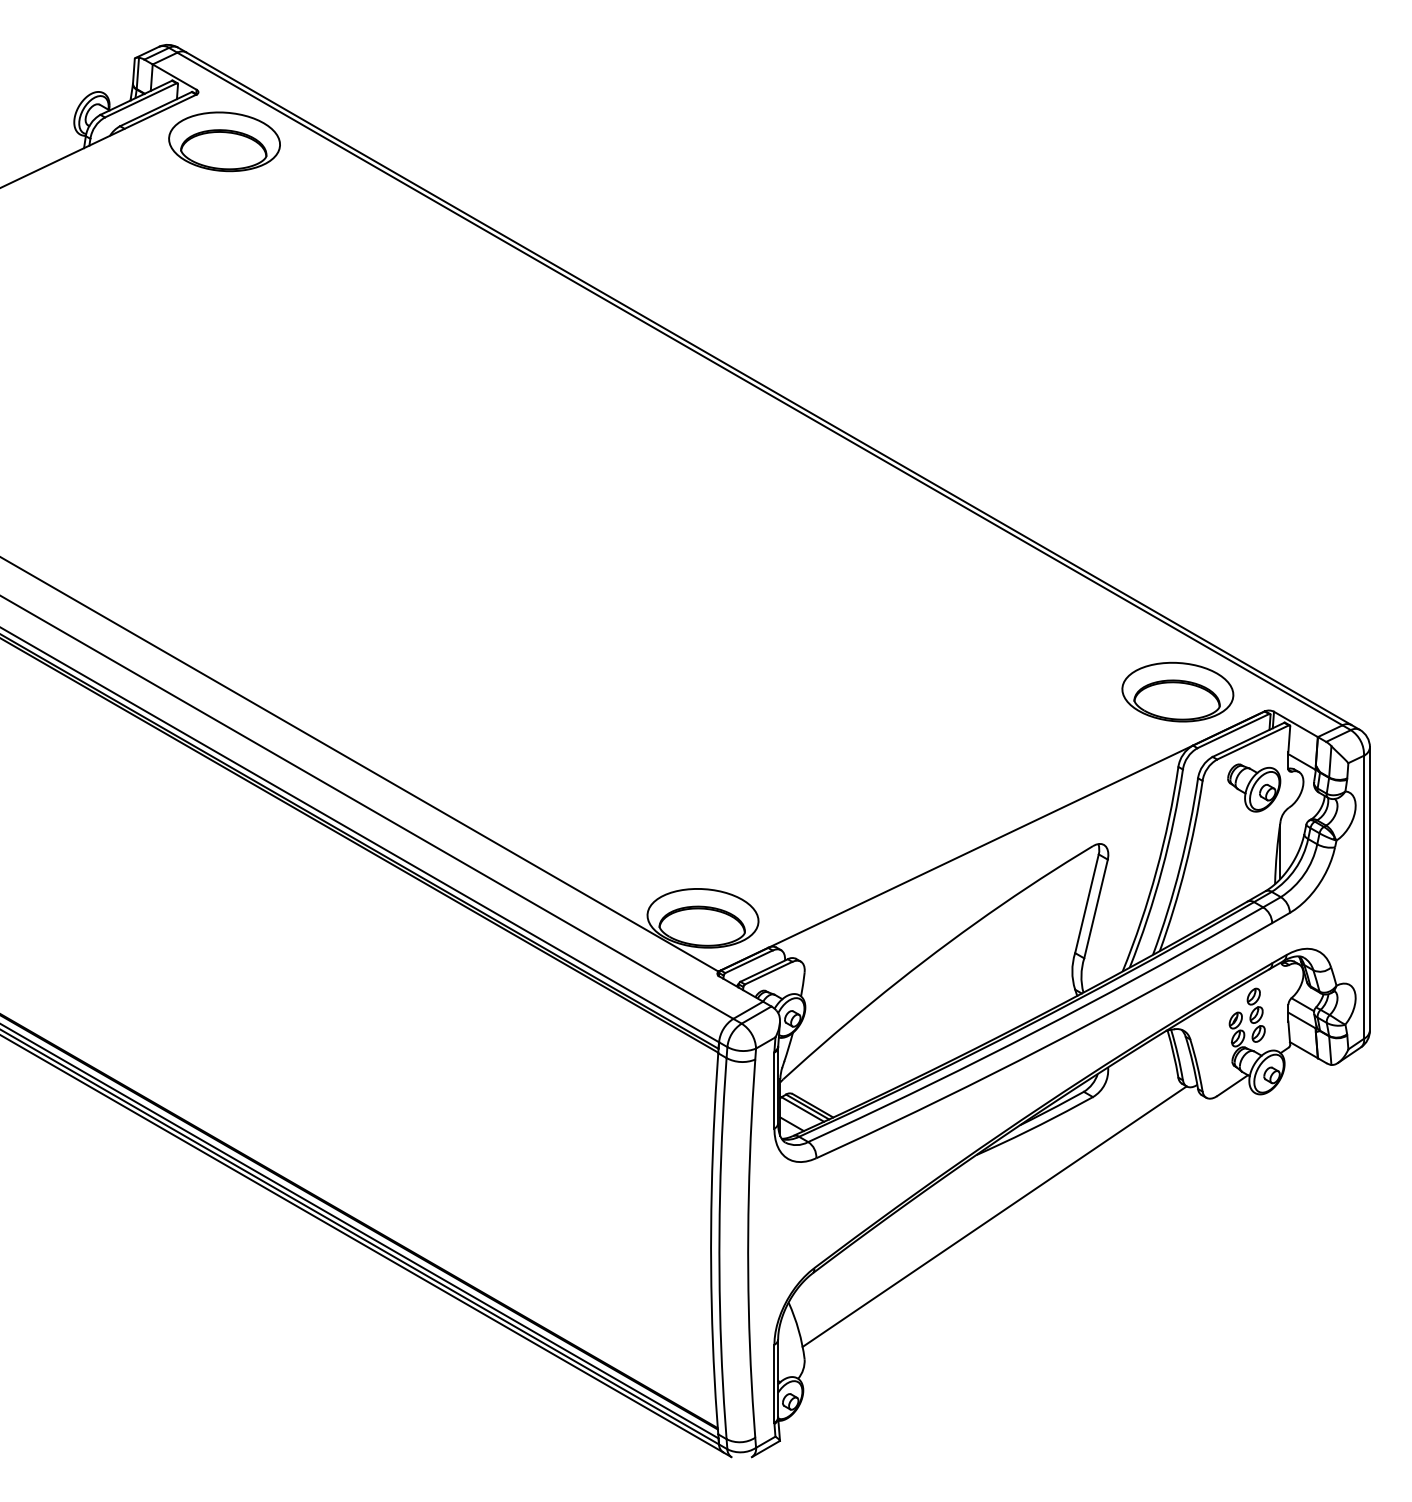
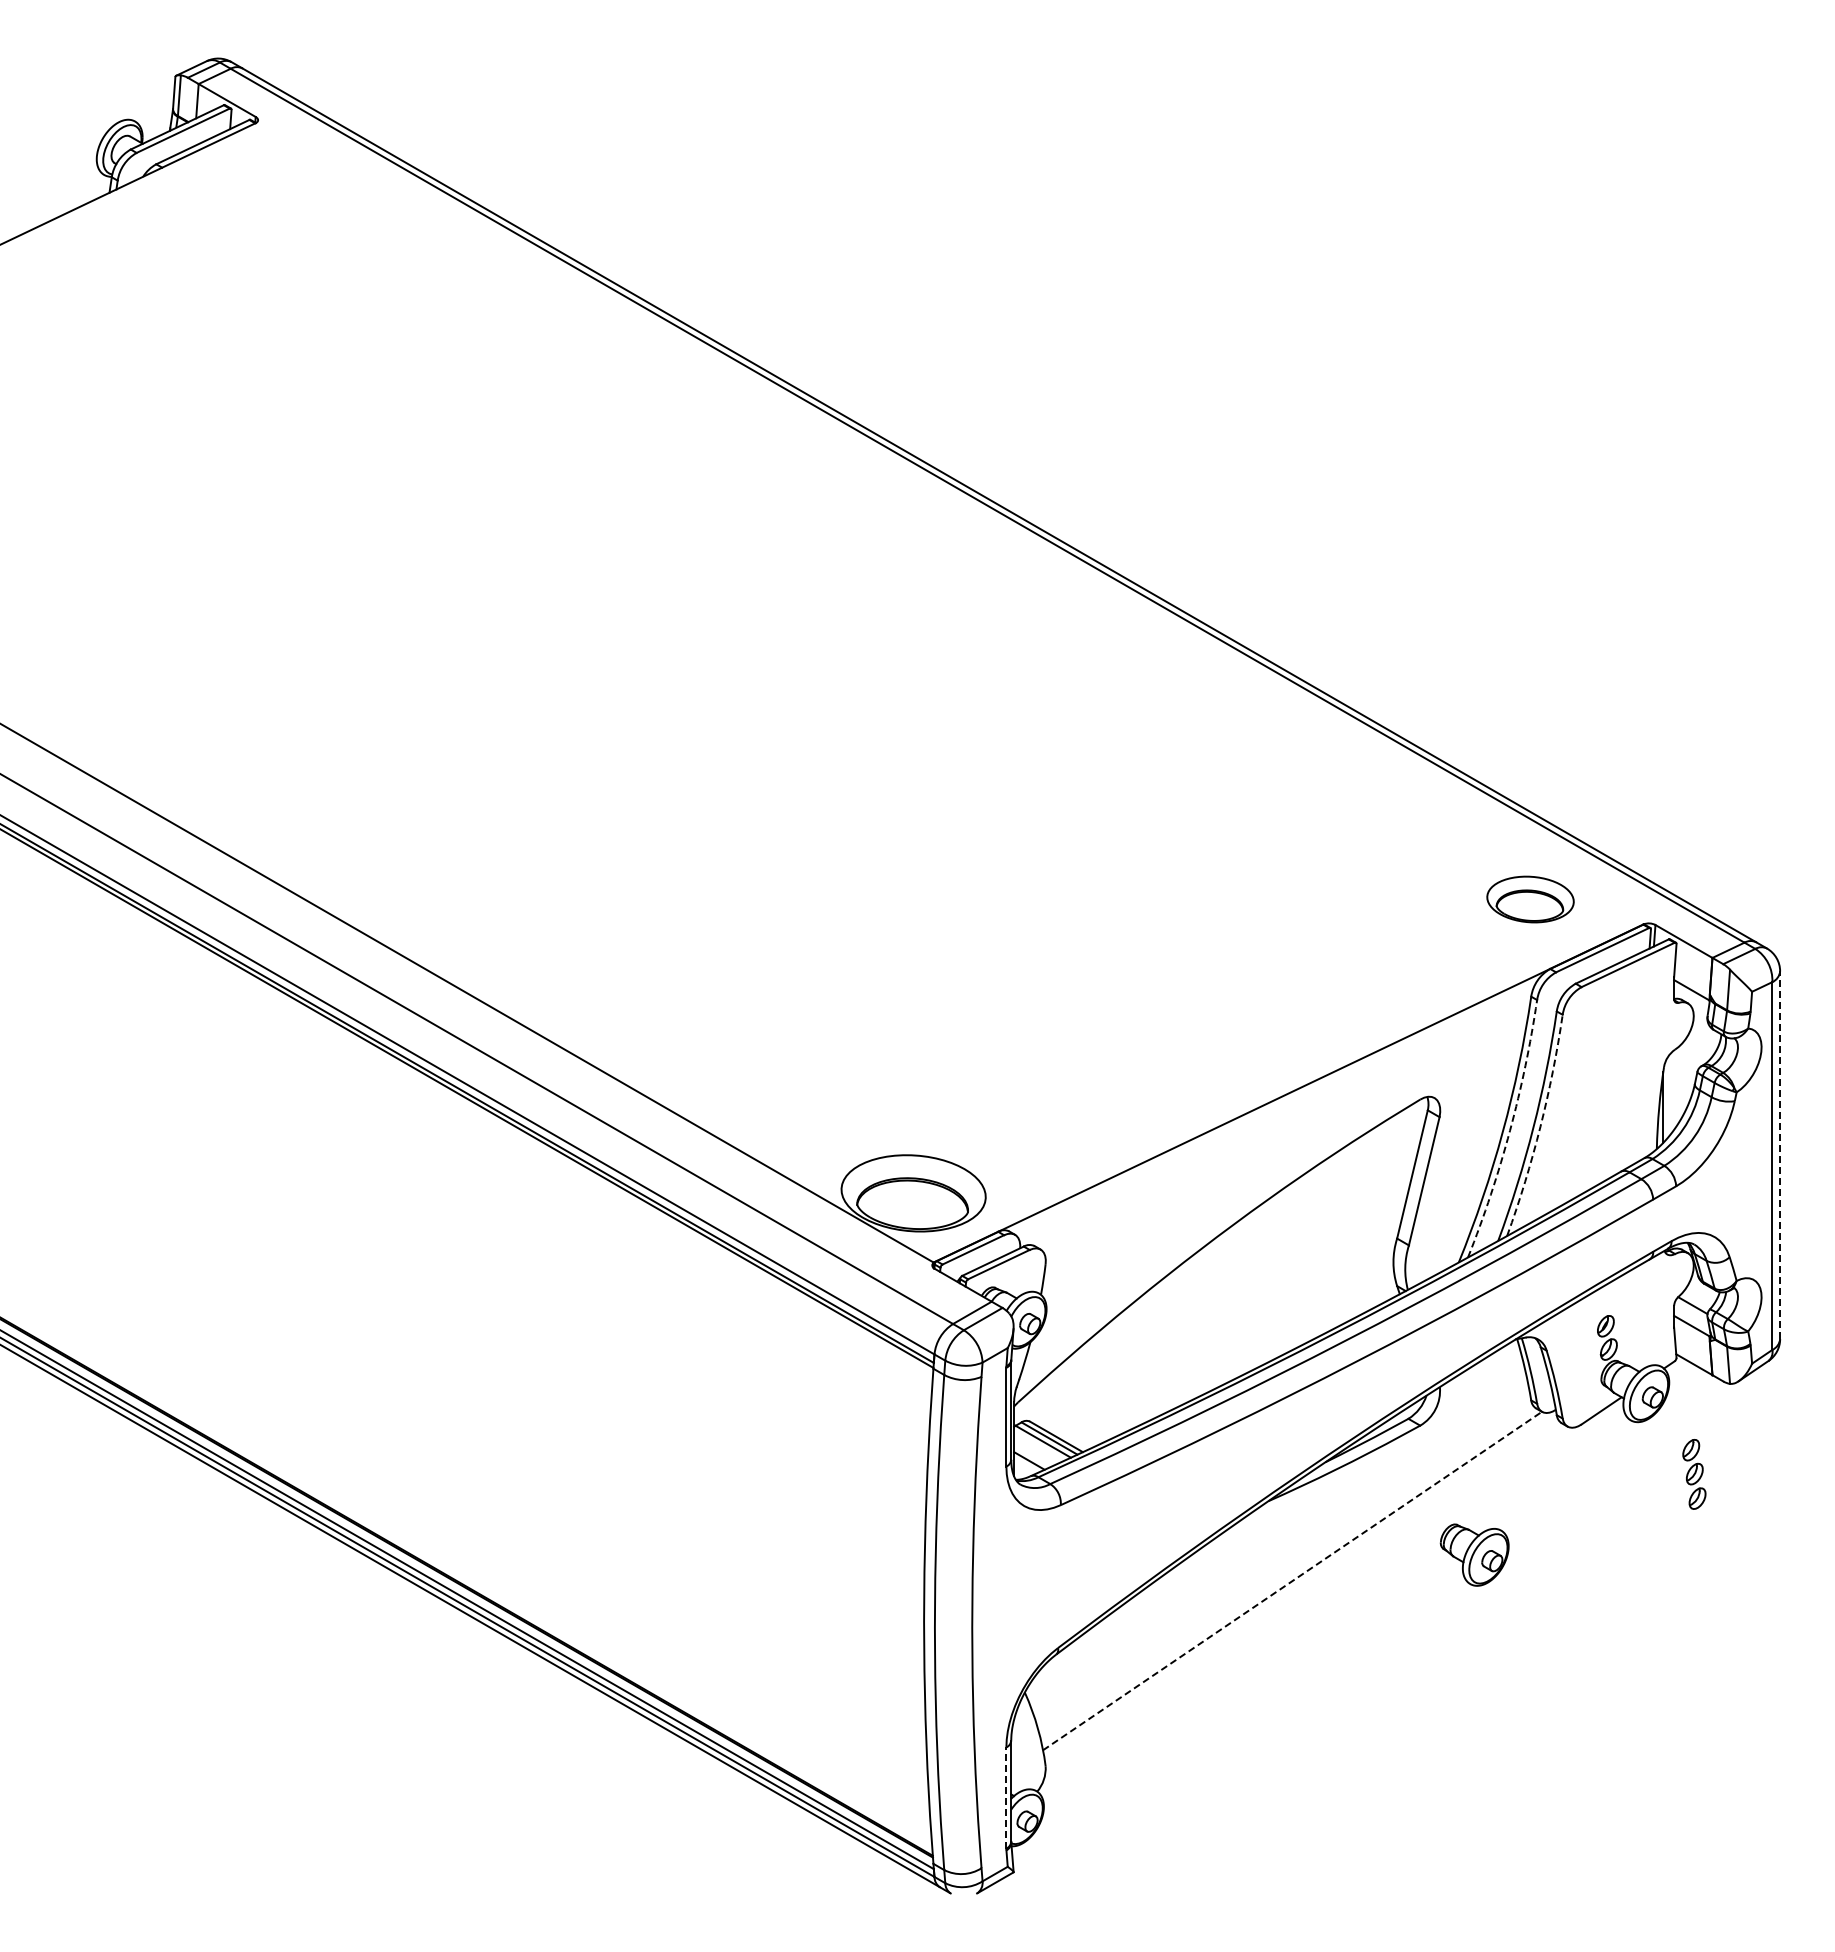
part: (224, 141) -> (291, 184), removed
part: (1177, 692) -> (1530, 899), size x0.6
part: (1254, 787) -> (1474, 1554), moved
arc: (1185, 866) -> (1540, 1126), solid -> dashed
arc: (1161, 869) -> (1509, 1130), solid -> dashed
line: (1370, 889) -> (1780, 1155), solid -> dashed
part: (1256, 1015) -> (1694, 1474), moved
line: (994, 1216) -> (1292, 1580), solid -> dashed
line: (774, 1384) -> (1006, 1798), solid -> dashed

